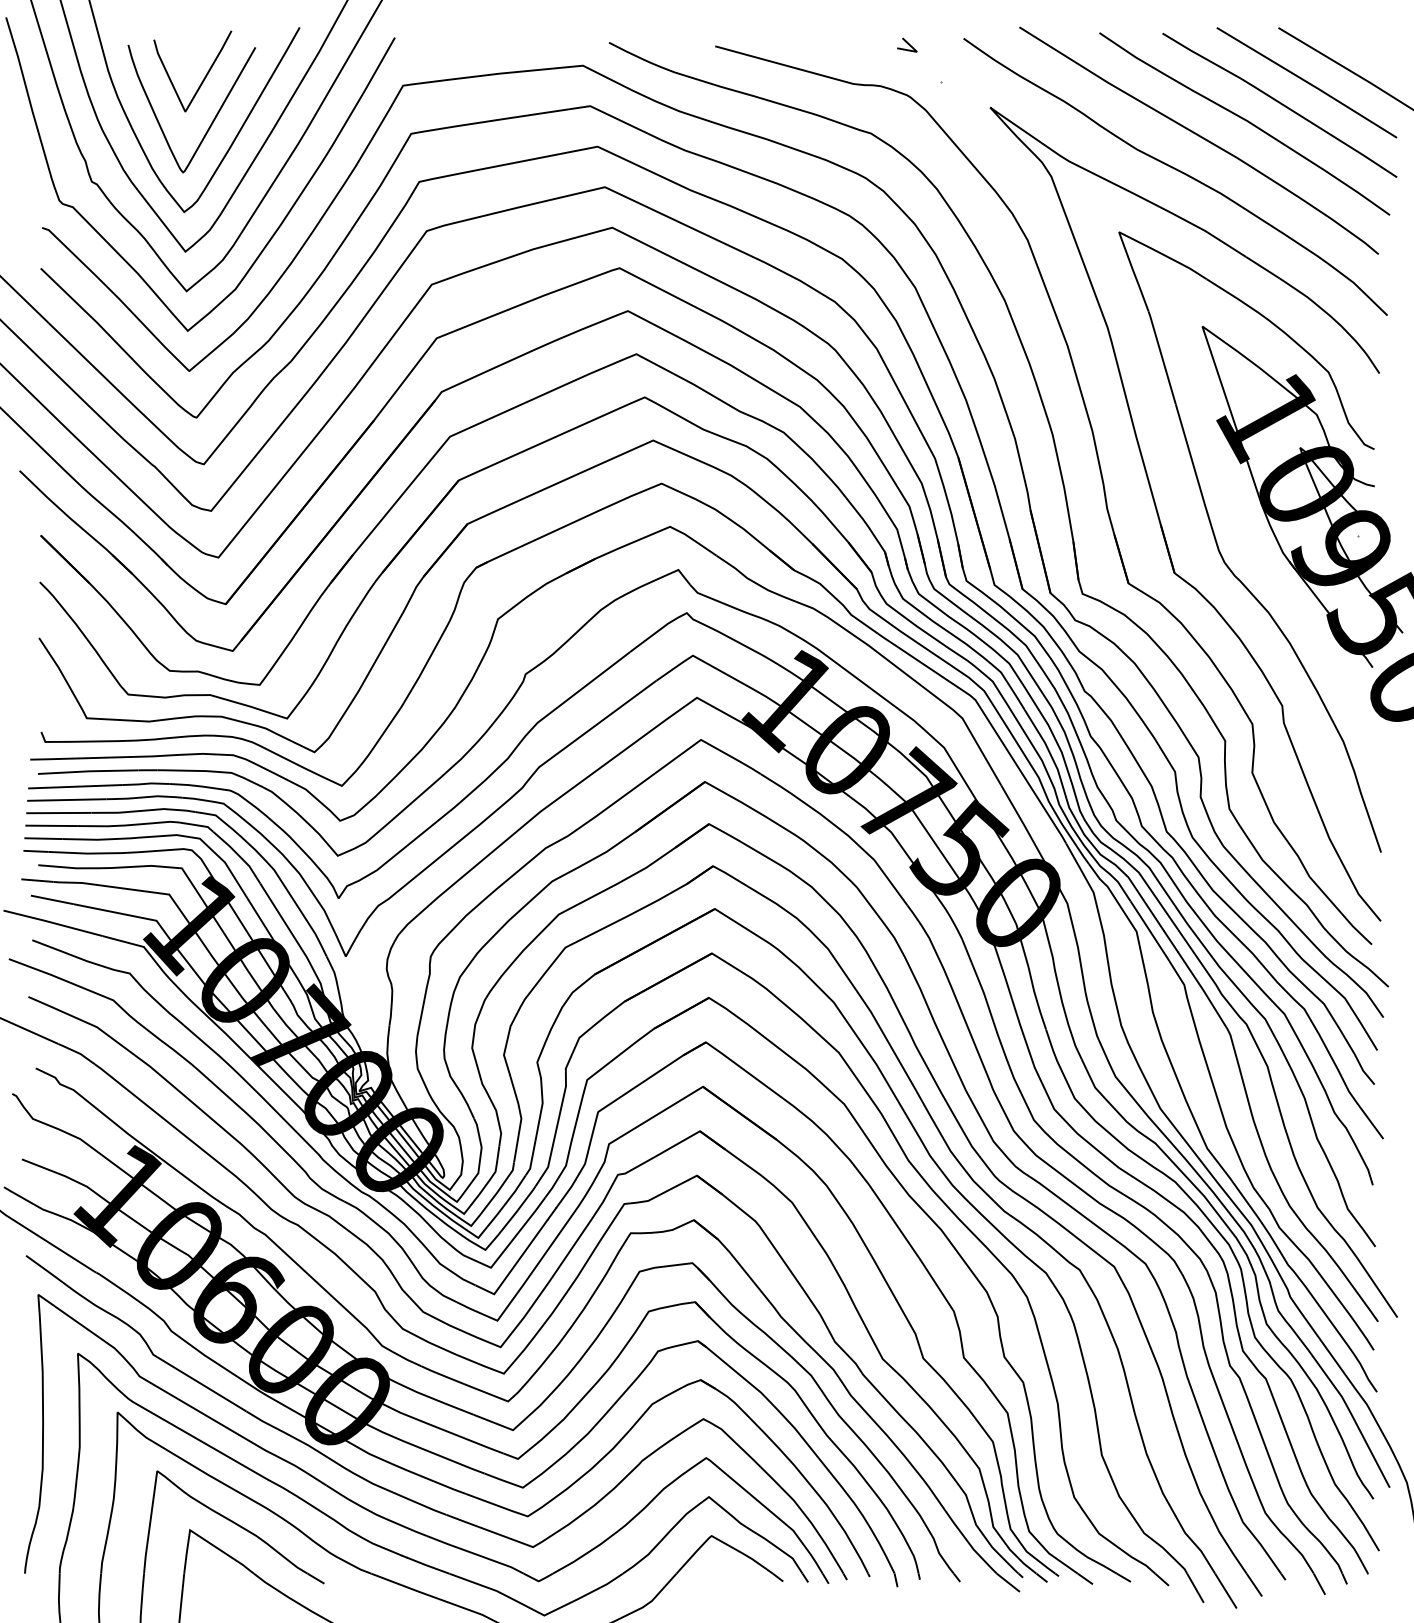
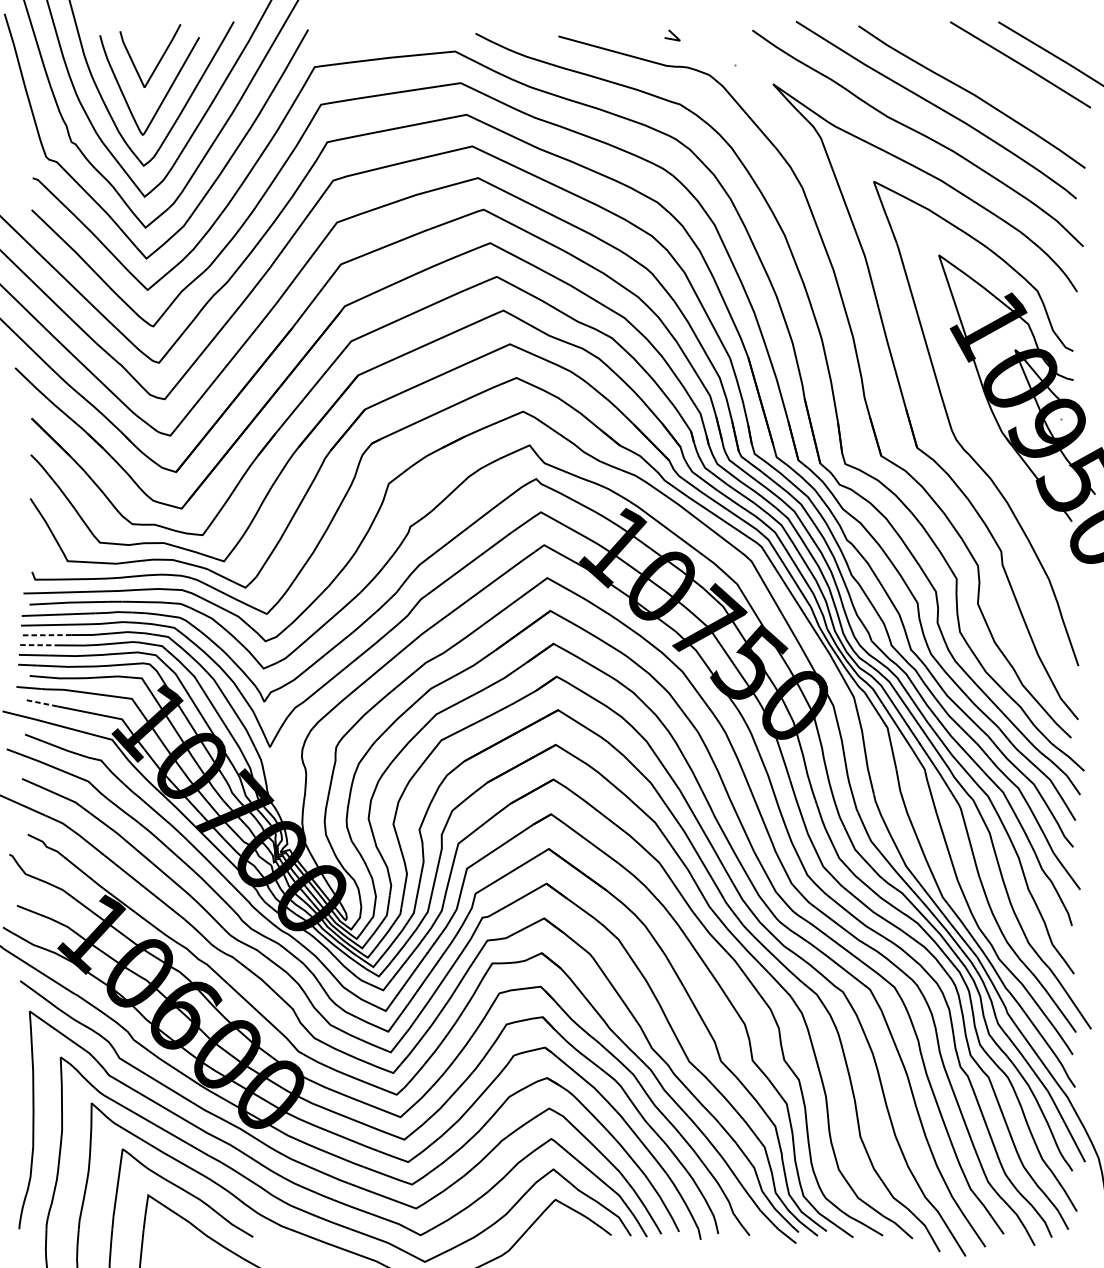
line: (907, 44) -> (672, 34), moved
curve: (1279, 103) -> (999, 81), removed
line: (58, 813) -> (45, 635), solid -> dashed
line: (51, 825) -> (40, 644), solid -> dashed
line: (52, 899) -> (40, 702), solid -> dashed

